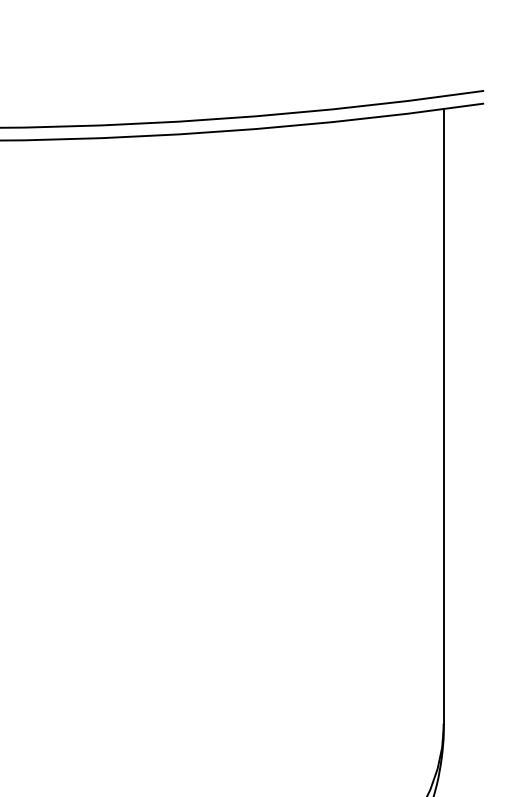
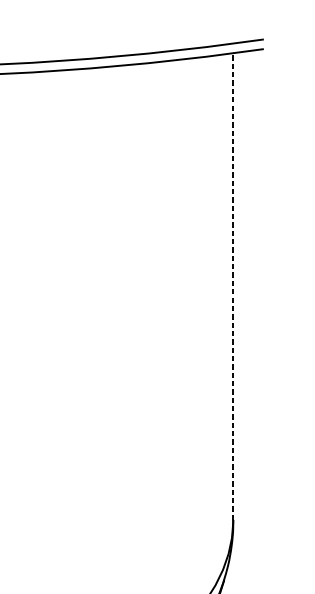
line: (443, 416) -> (233, 286), solid -> dashed

